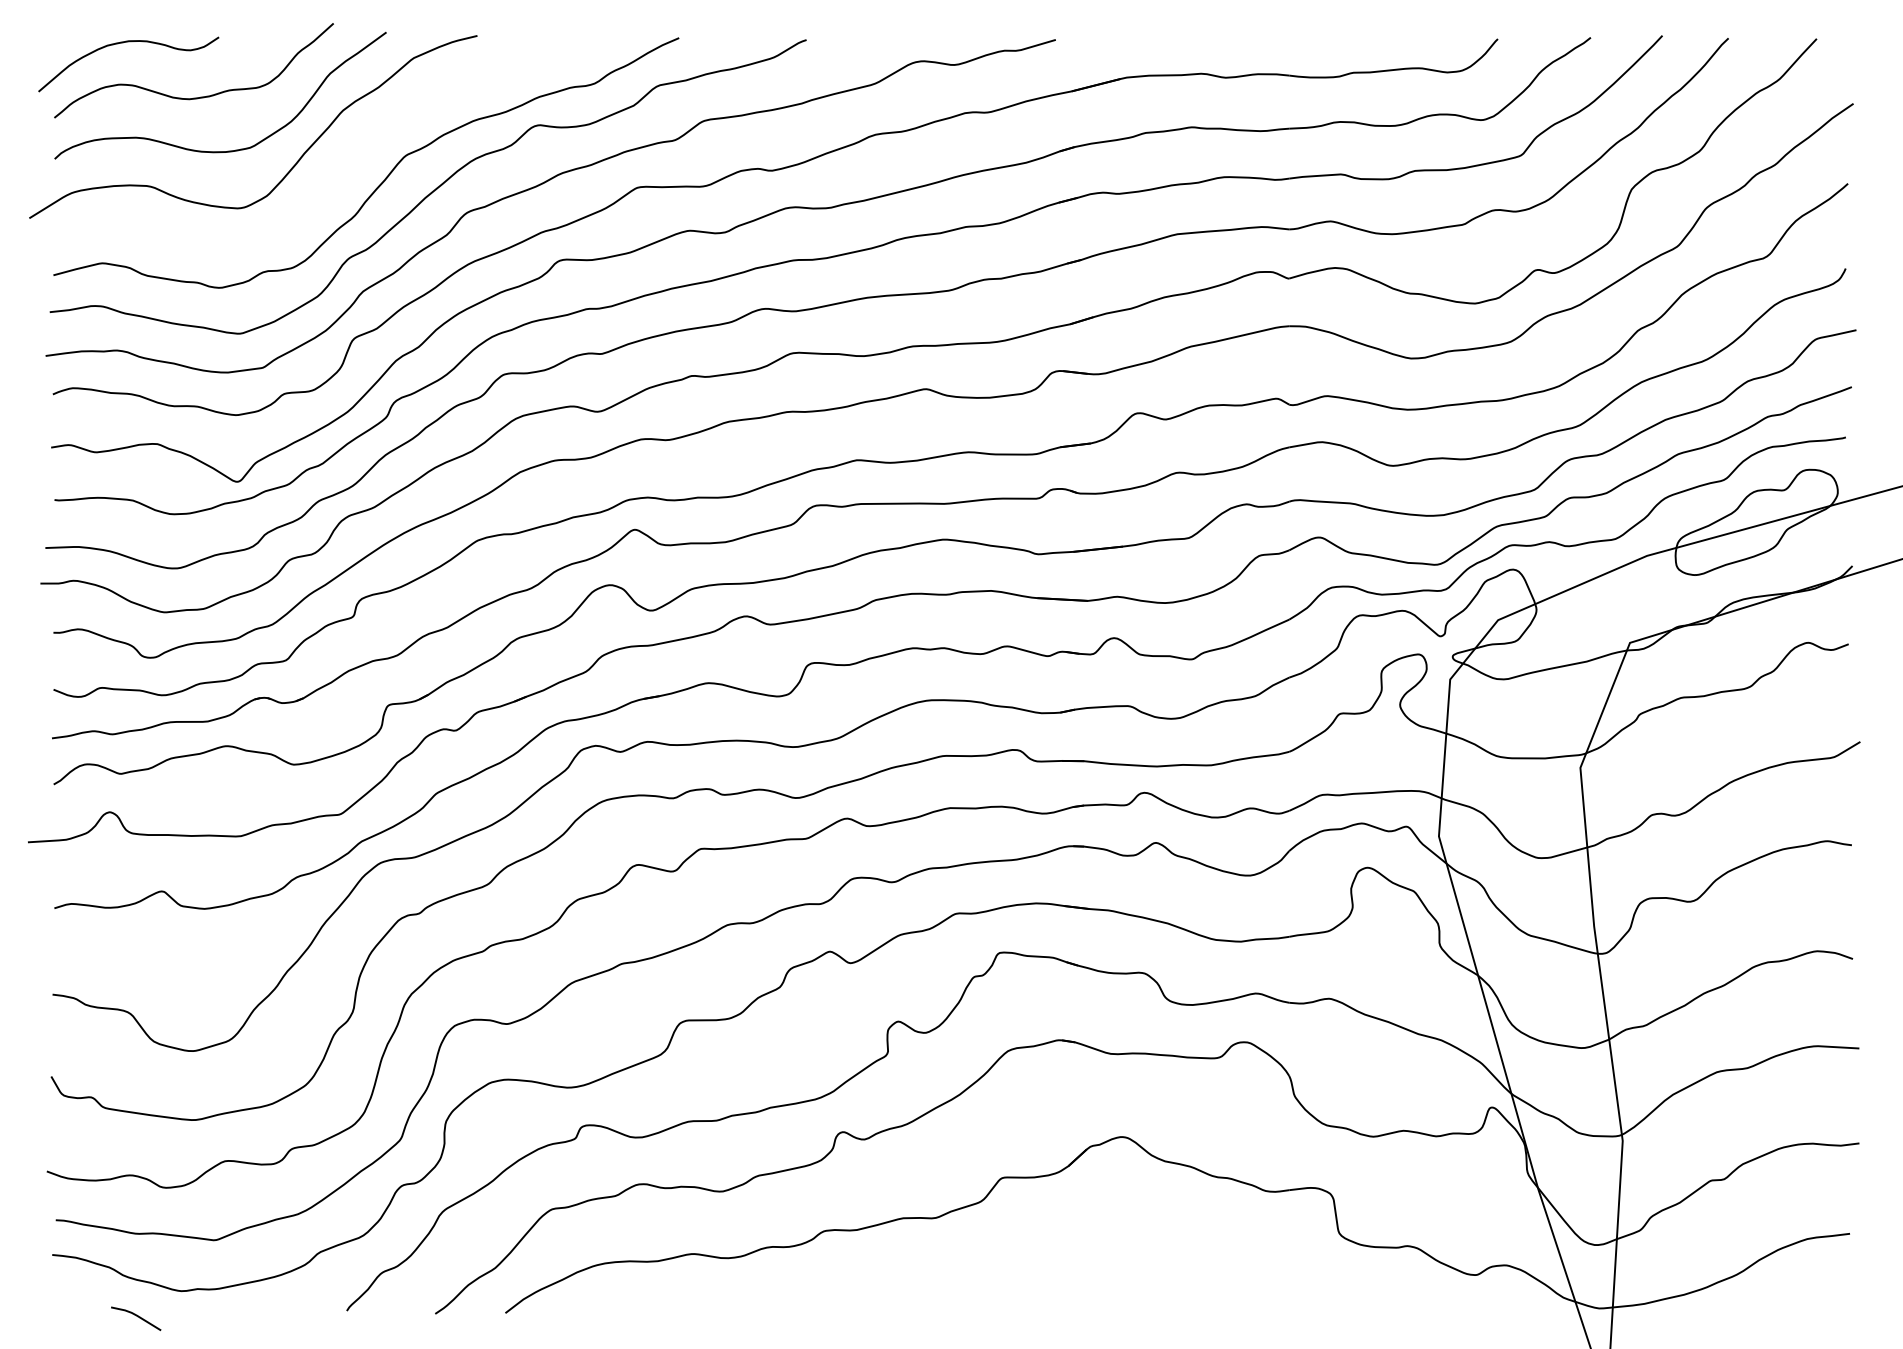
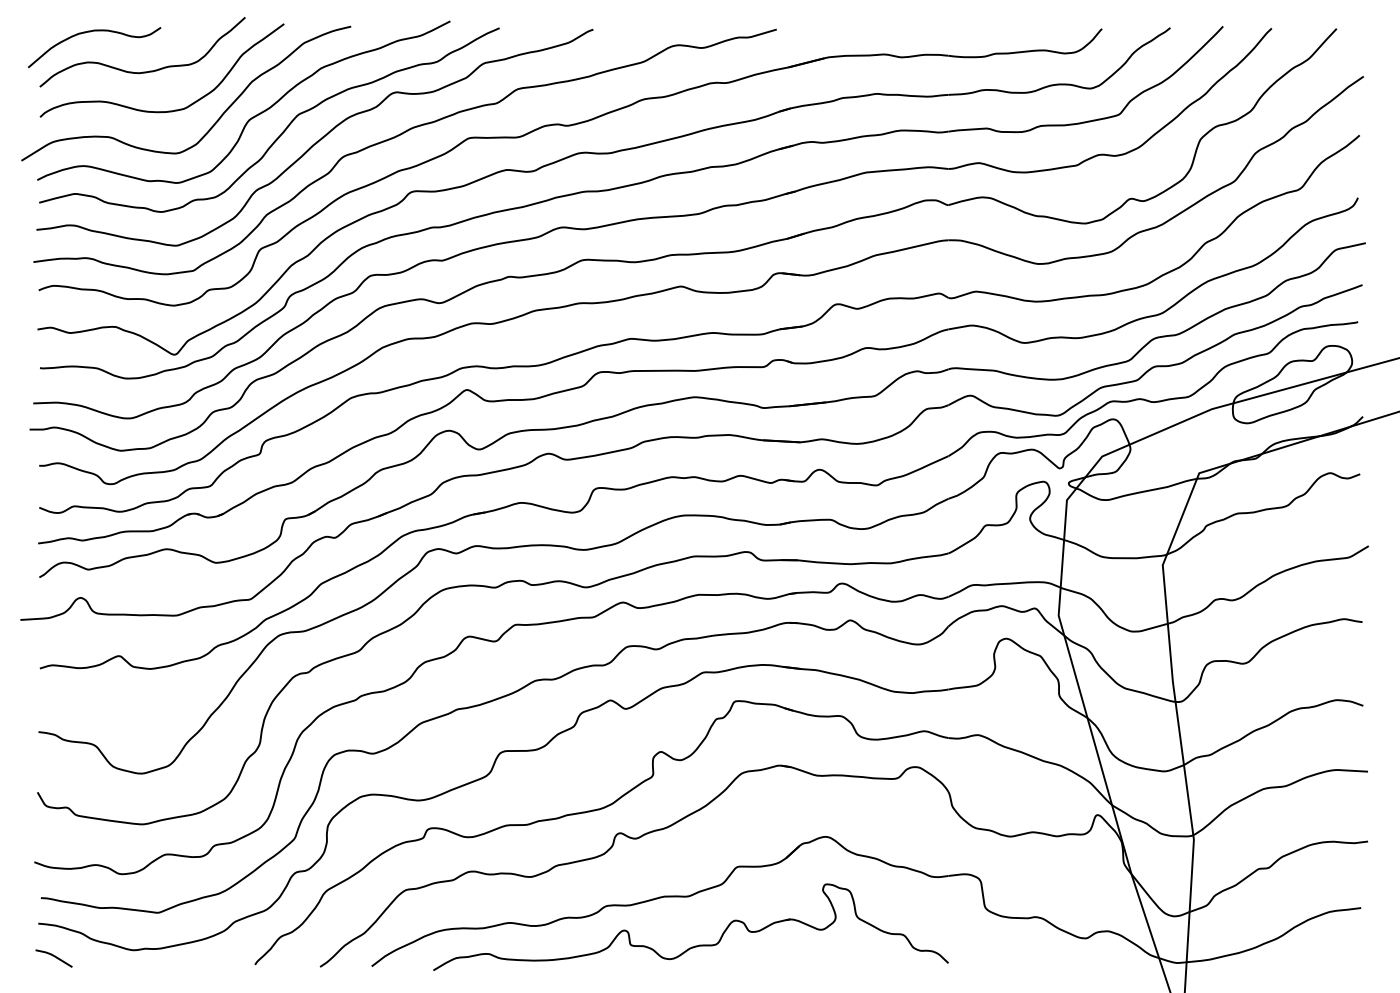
curve: (343, 158) -> (252, 116), added
part: (945, 1284) -> (695, 945), added
line: (136, 1317) -> (54, 957), moved

